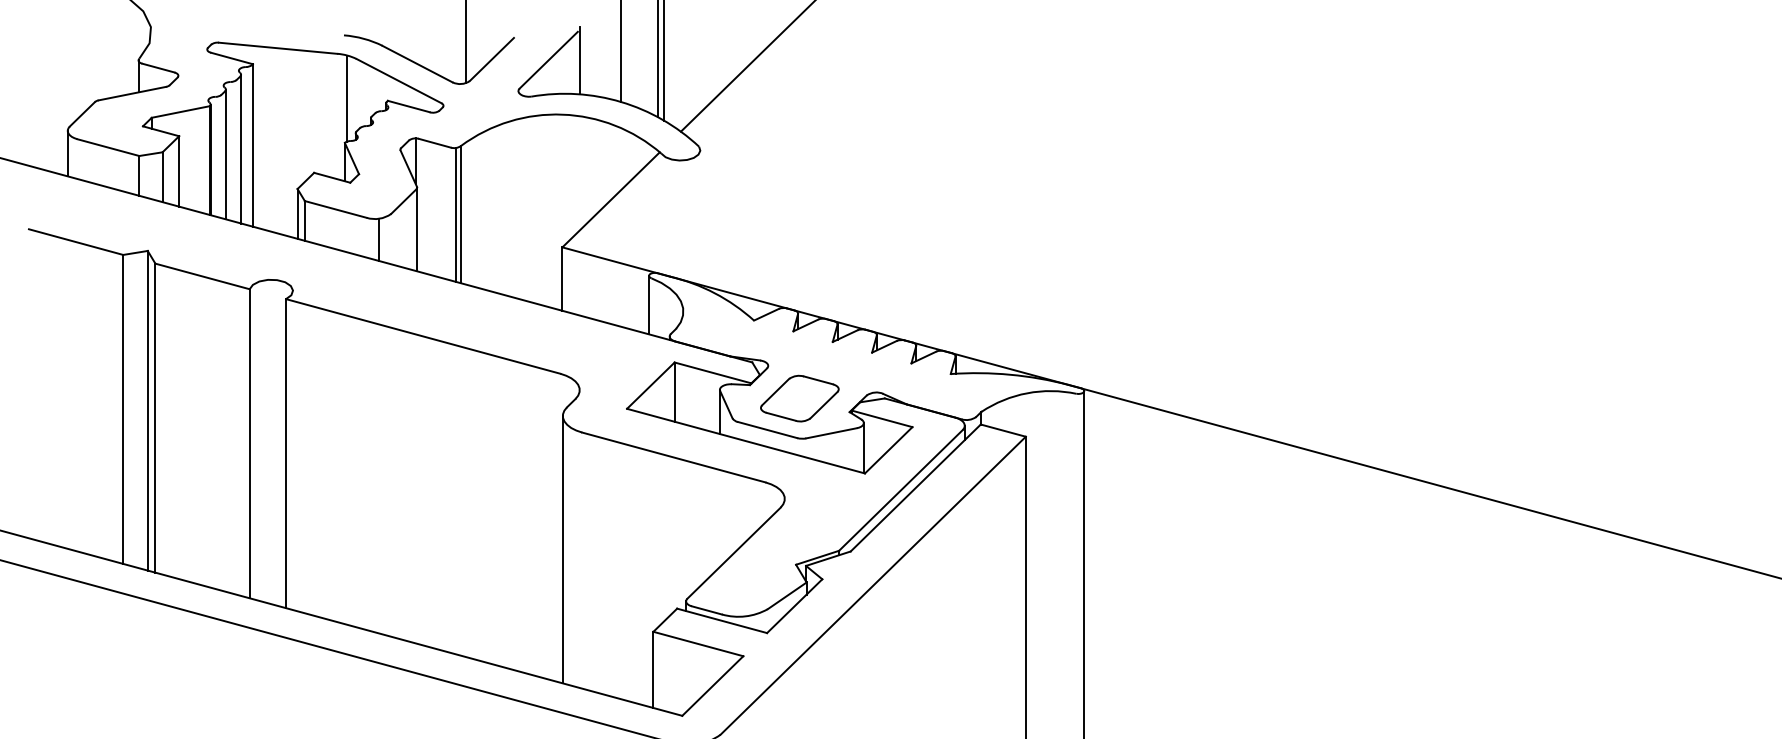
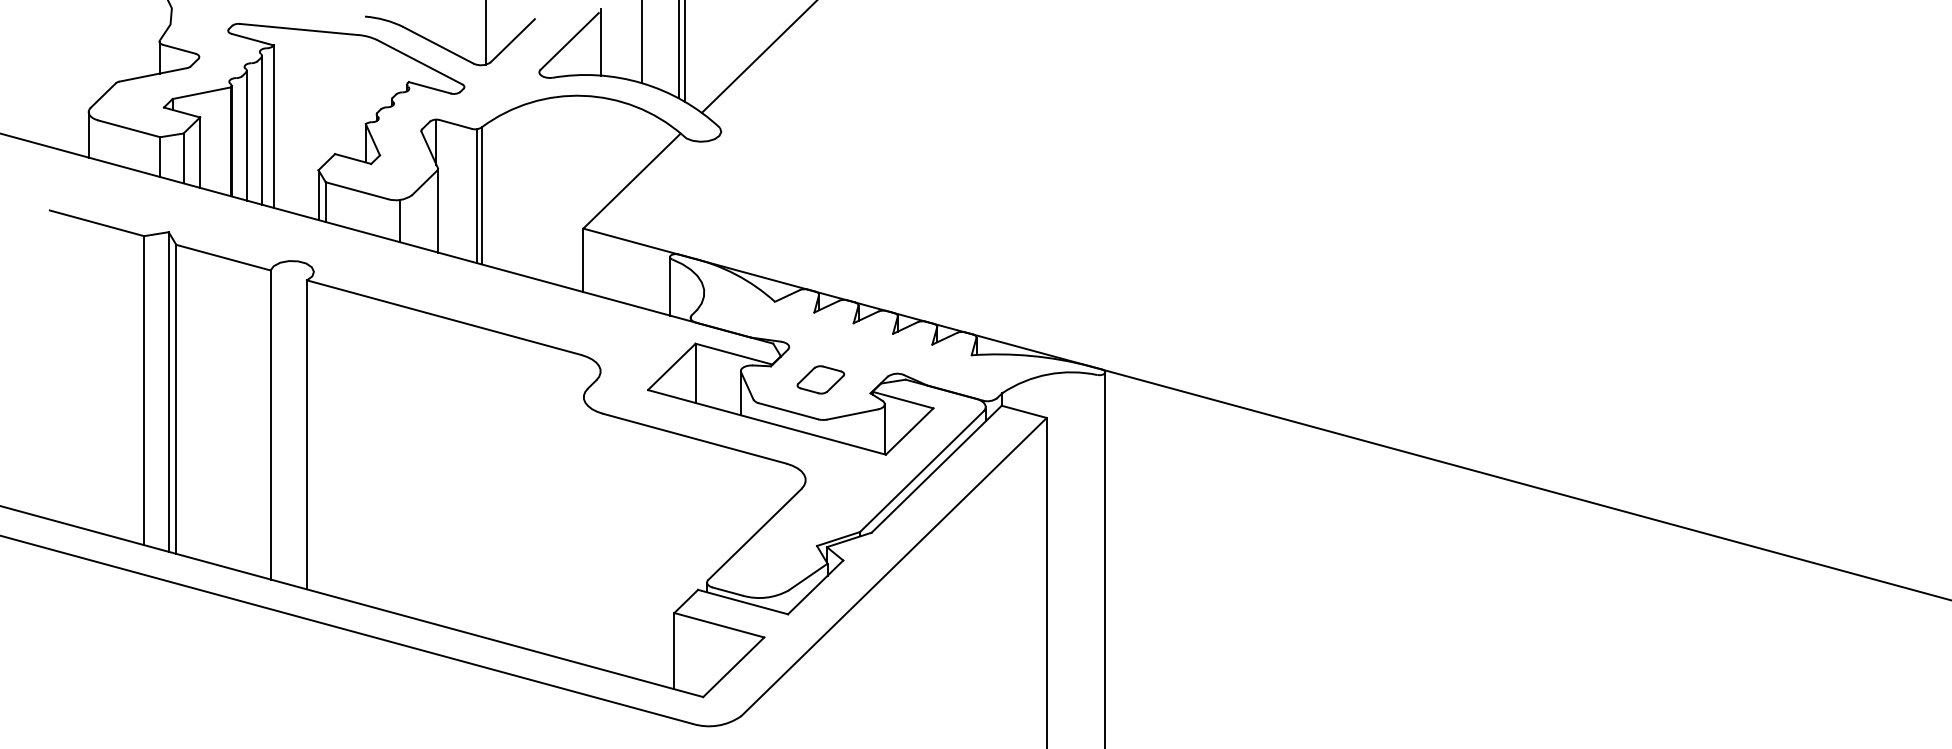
line: (347, 98) -> (368, 79), removed
part: (799, 398) -> (820, 379), size x0.6
line: (562, 549) -> (583, 530), removed

